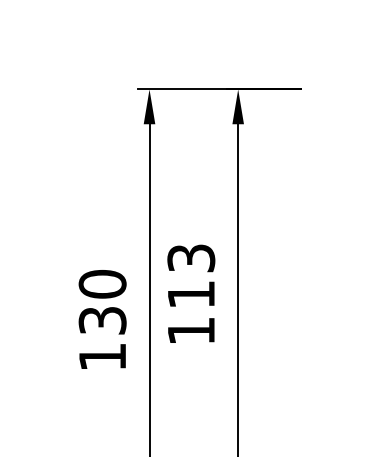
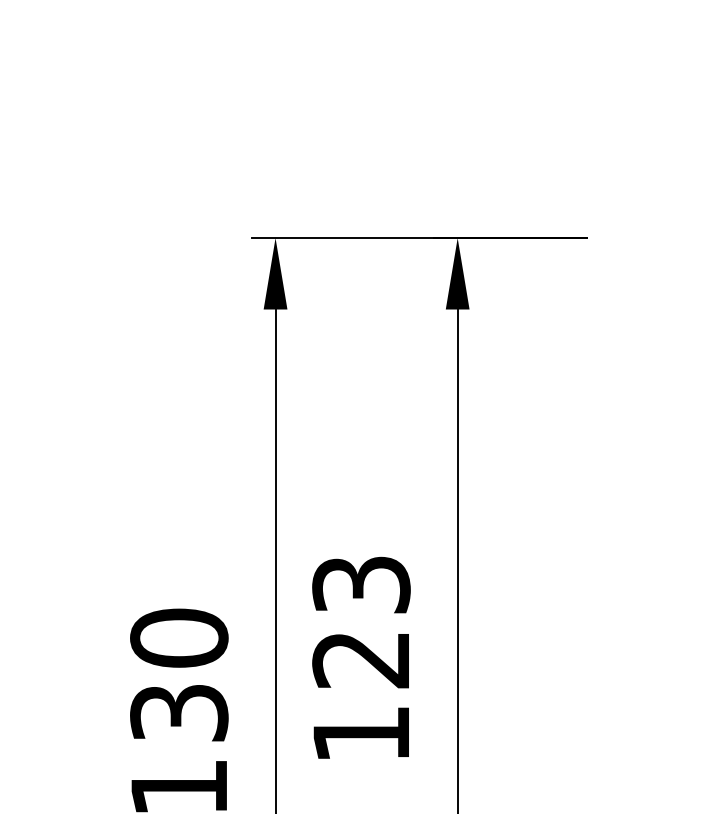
text: (190, 294) -> (359, 659), 113 -> 123

